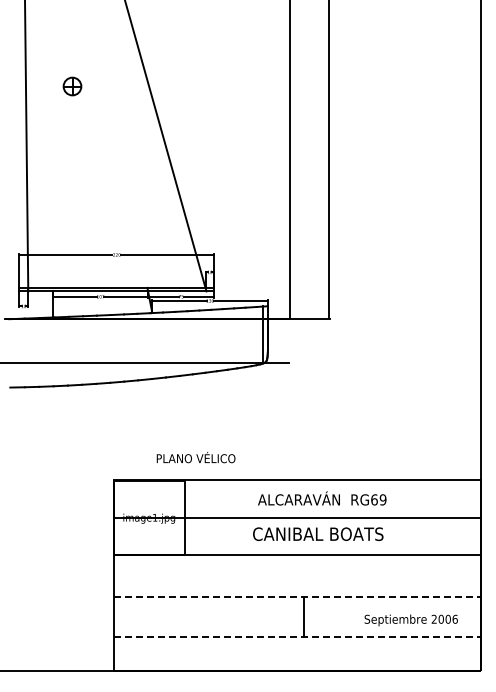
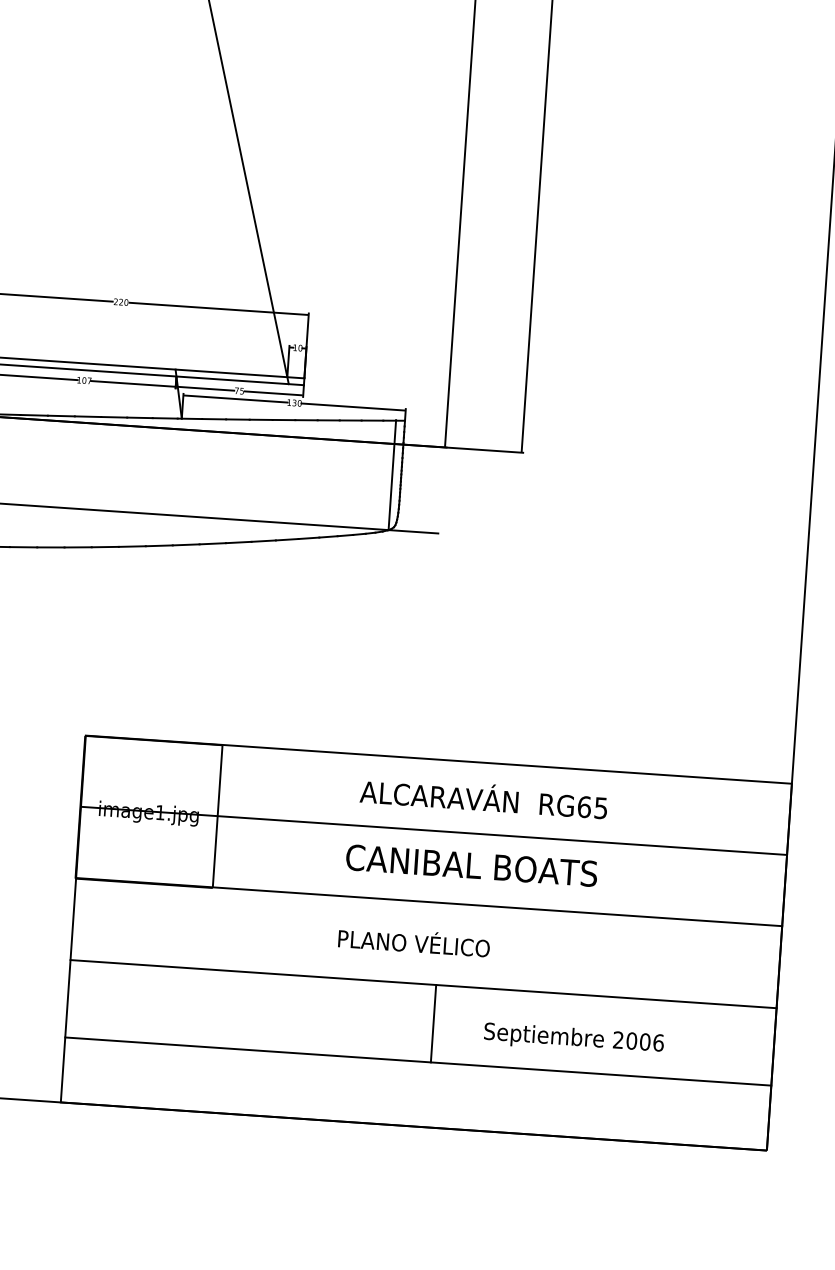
text: (195, 457) -> (413, 941), moved
text: (382, 499) -> (599, 807), RG69 -> RG65
line: (297, 597) -> (423, 984), dashed -> solid
text: (410, 620) -> (572, 1039), moved
line: (297, 637) -> (418, 1061), dashed -> solid

